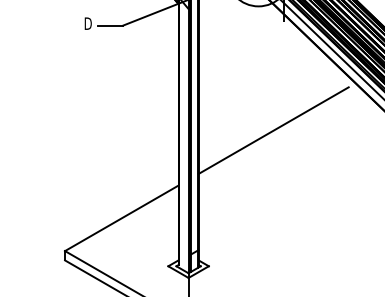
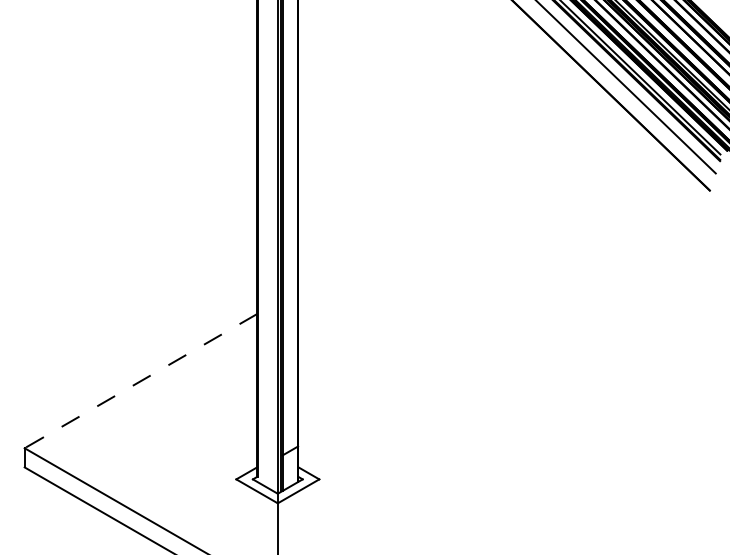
line: (273, 130) -> (451, 201), removed
line: (121, 218) -> (140, 381), solid -> dashed

